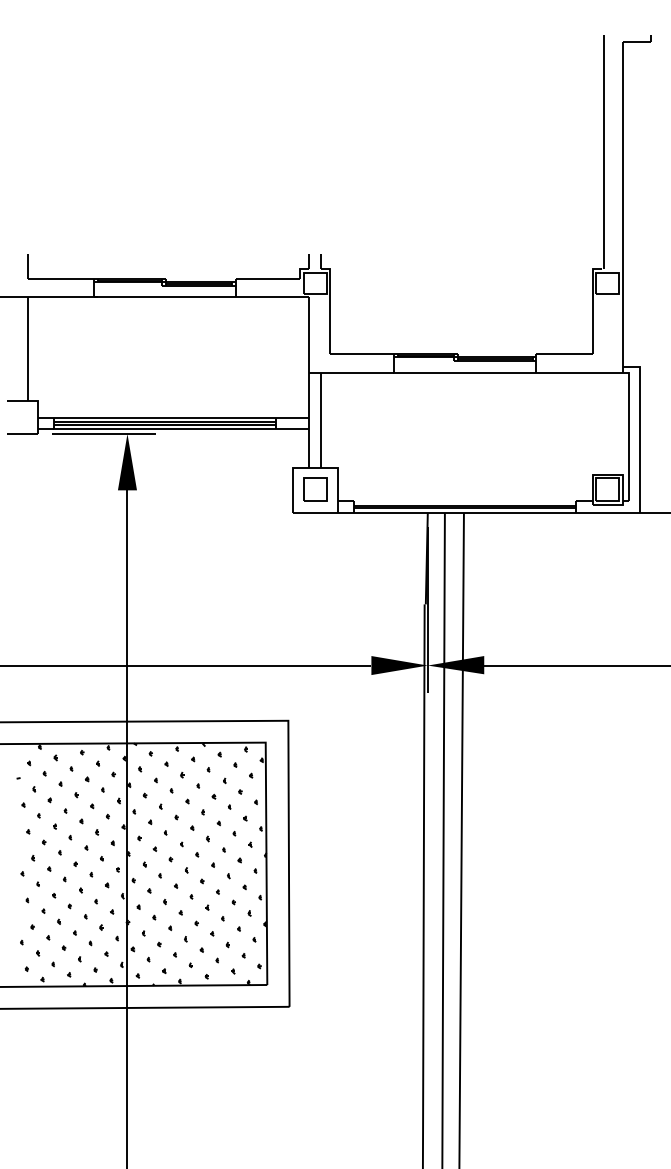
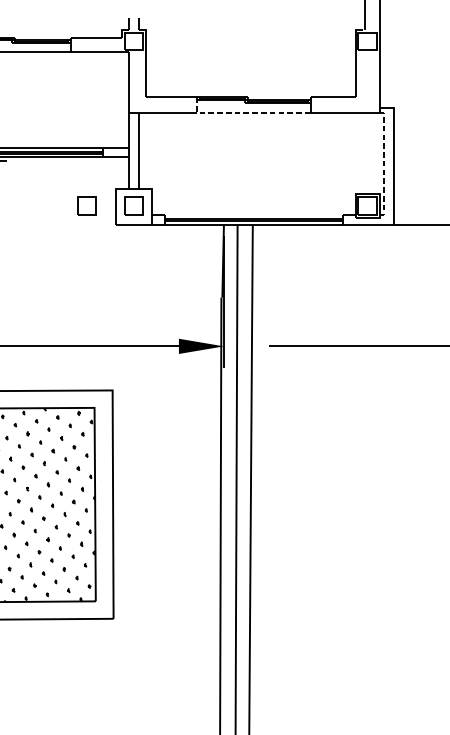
line: (454, 372) -> (245, 112), solid -> dashed
line: (628, 433) -> (384, 161), solid -> dashed
part: (256, 489) -> (87, 205), added
fill: (455, 665) -> (246, 346), removed

